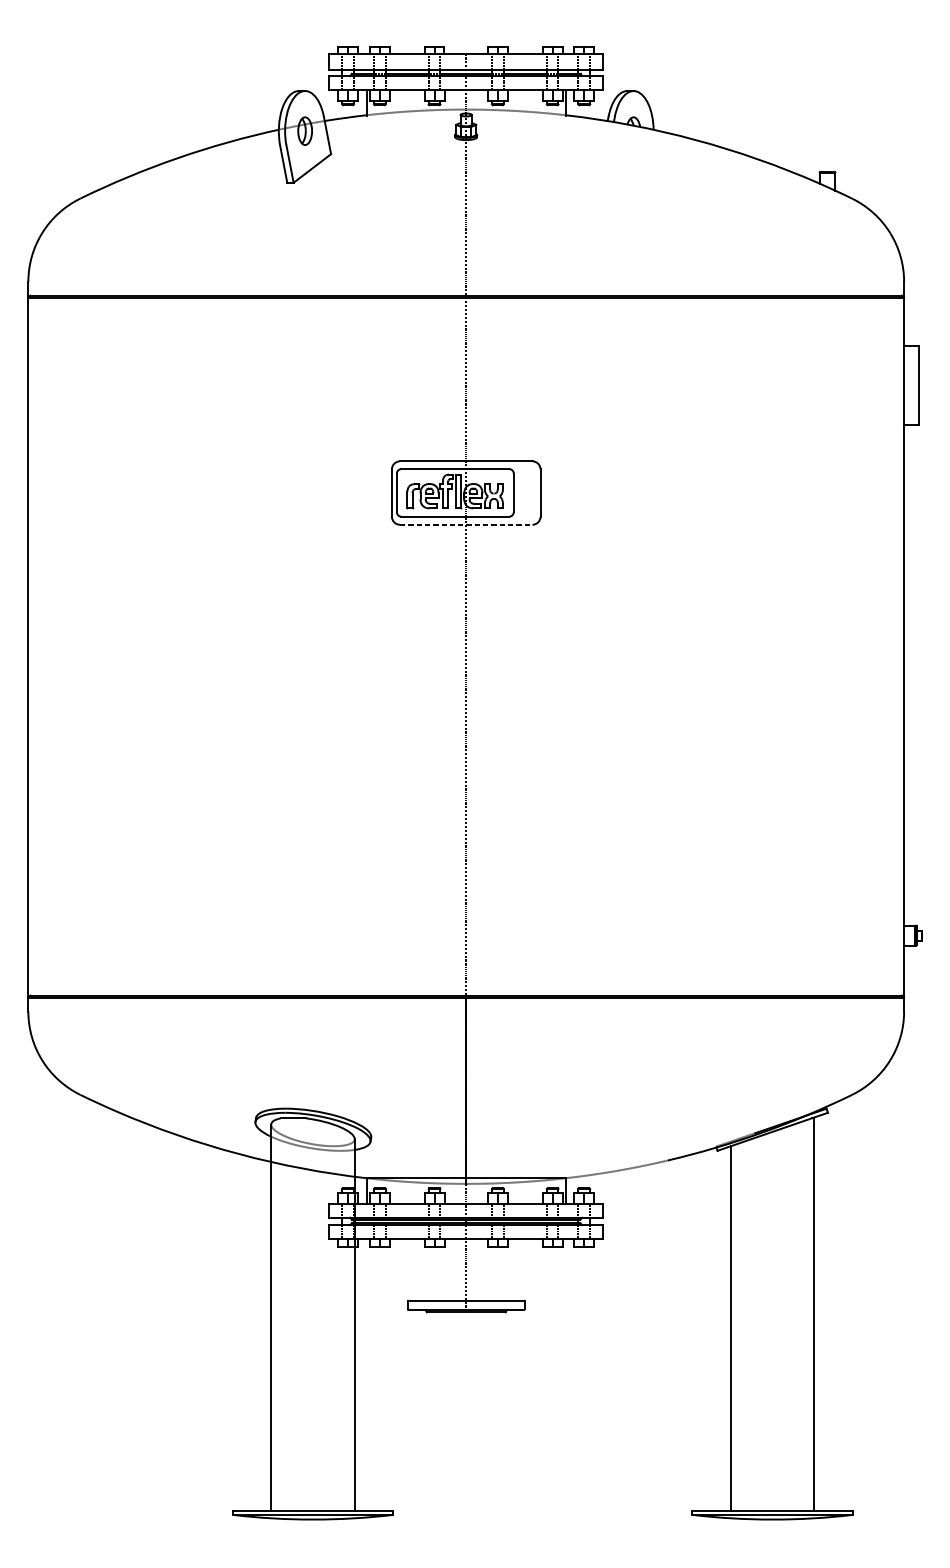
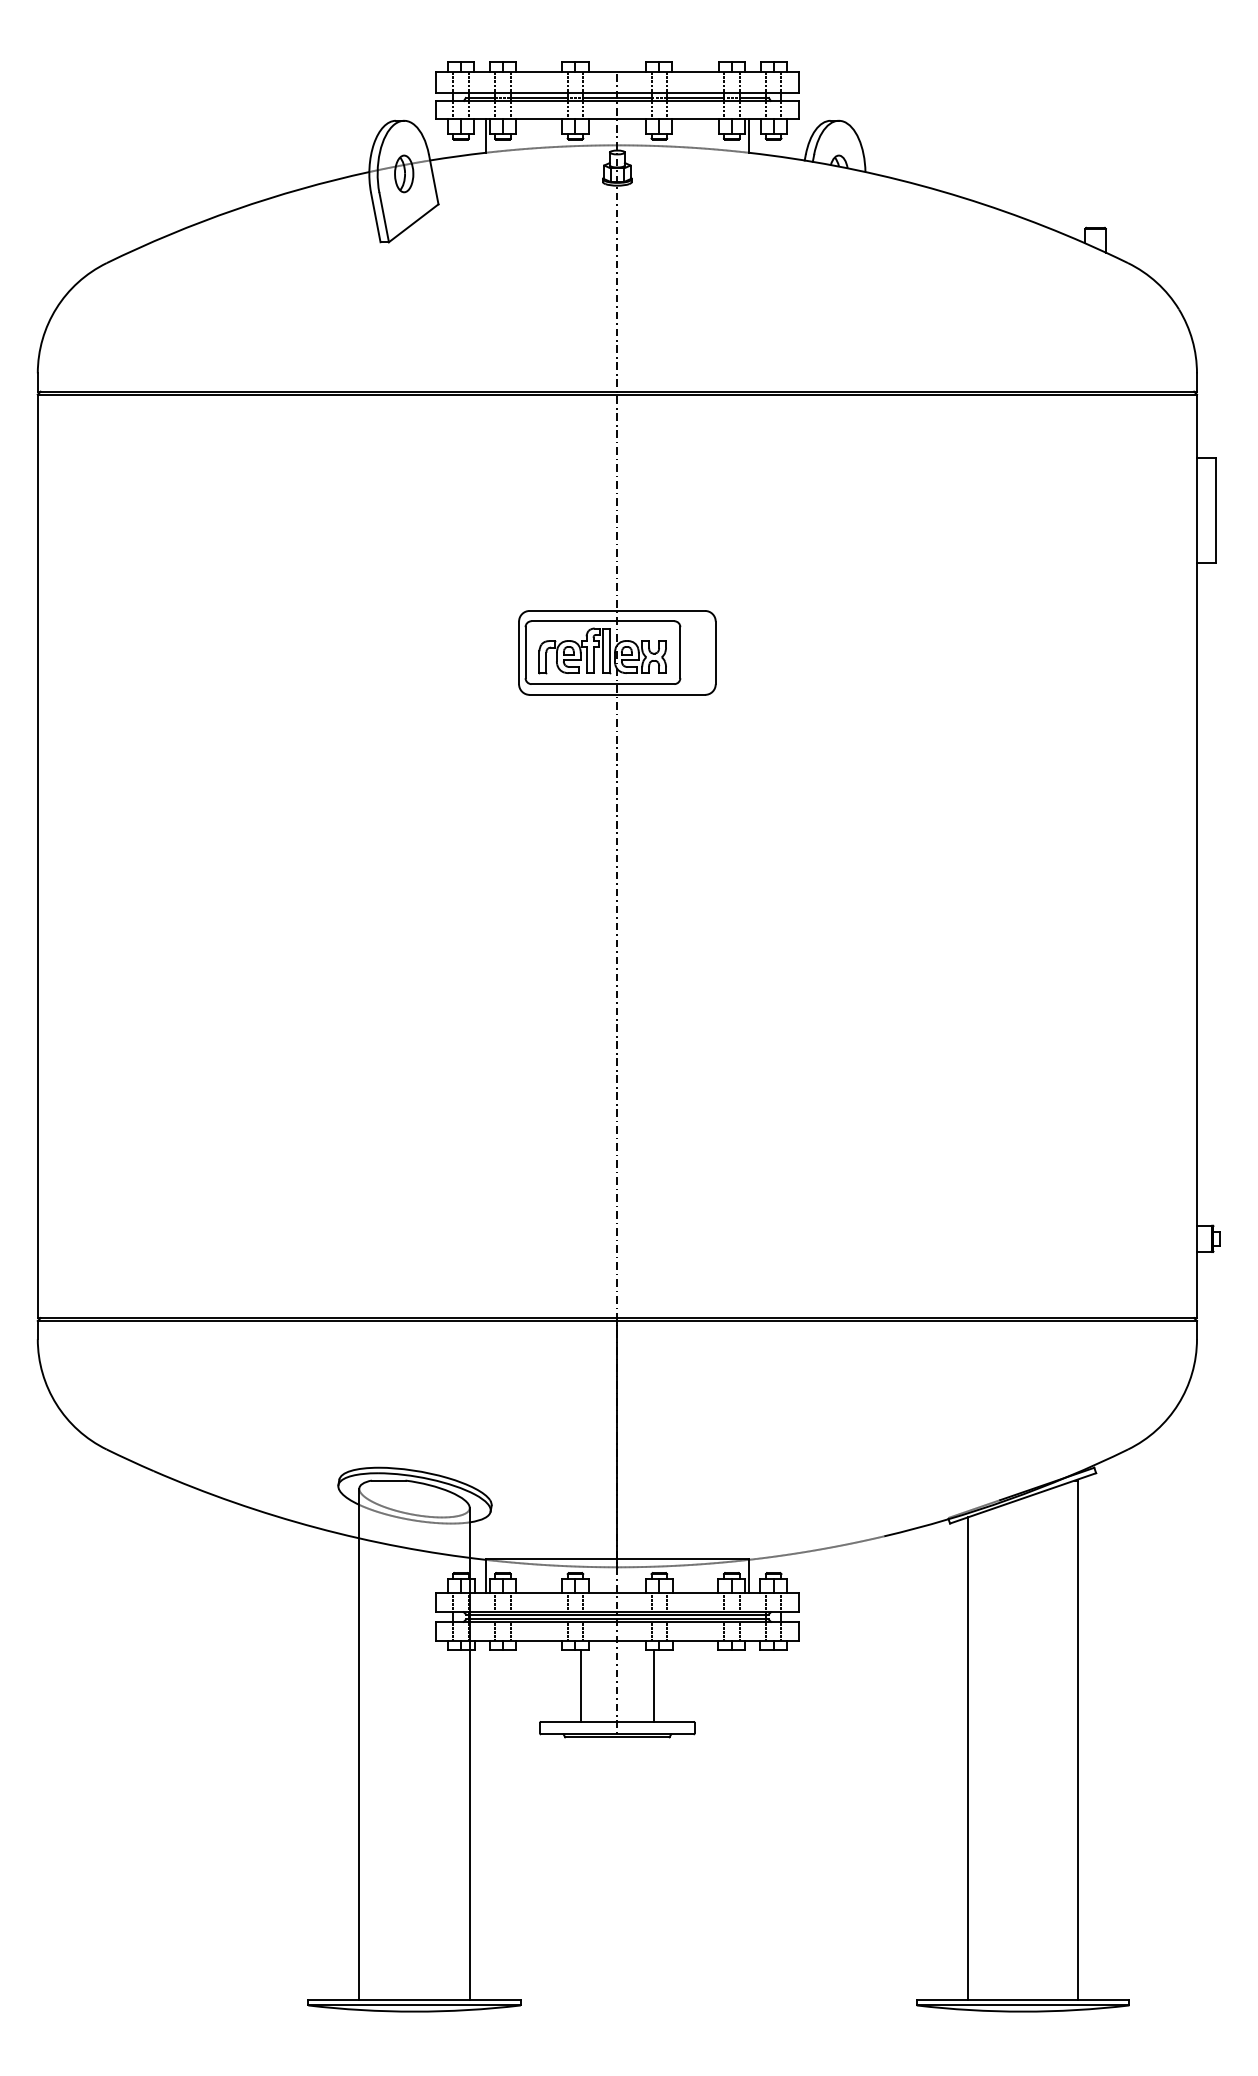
line: (466, 524) -> (617, 694), dashed -> solid
line: (438, 1273) -> (580, 1685), added
line: (494, 1273) -> (654, 1685), added

